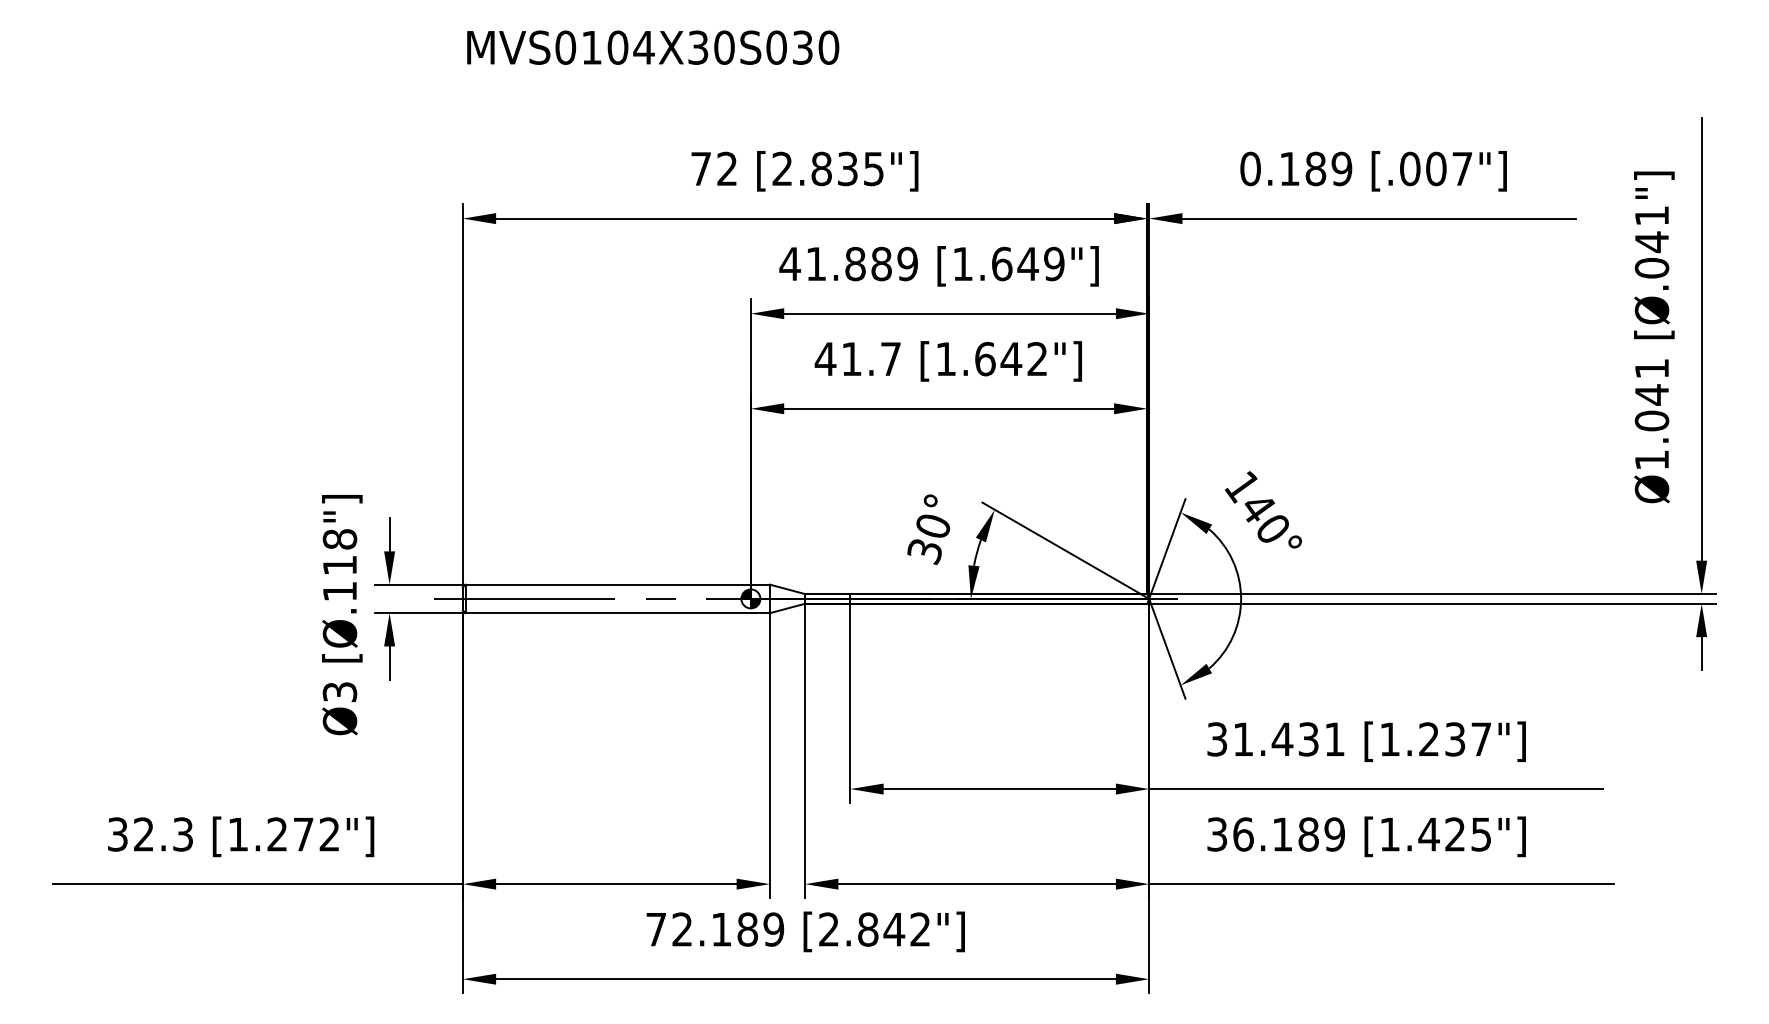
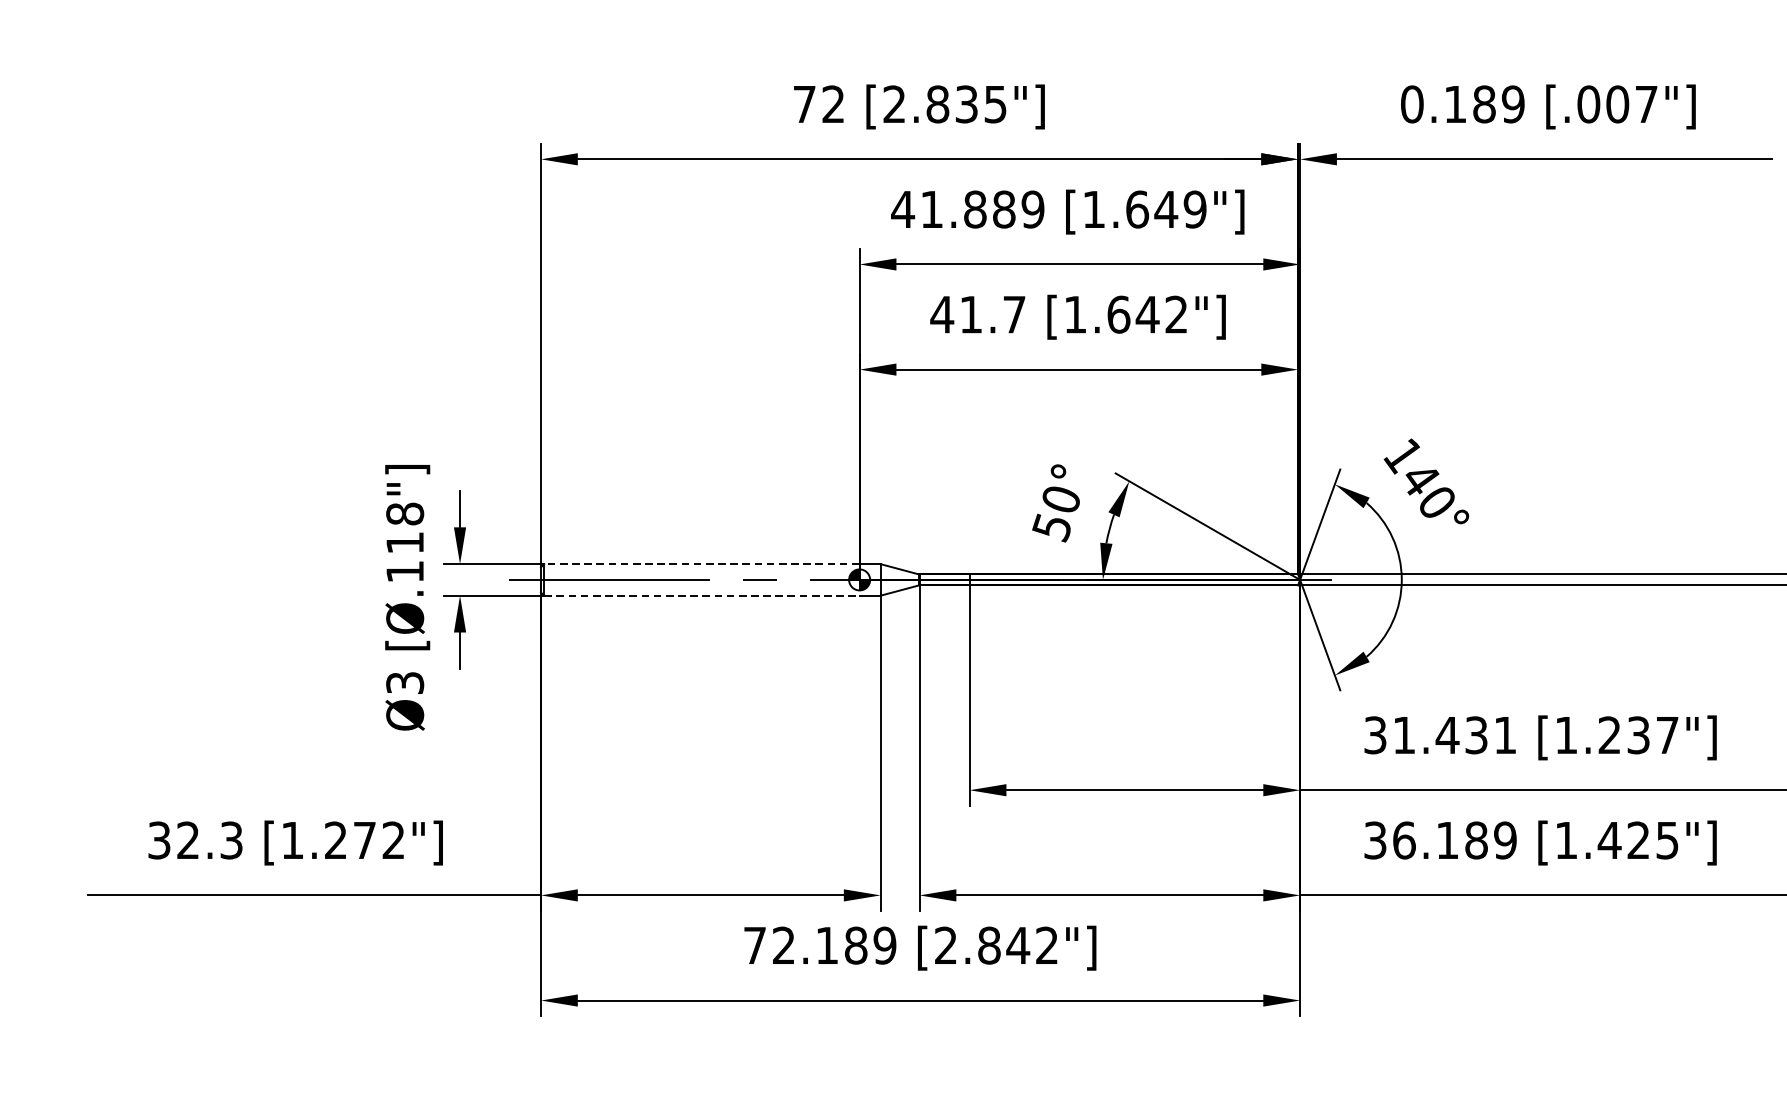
text: (924, 551) -> (1051, 527), 30° -> 50°
line: (608, 584) -> (702, 563), solid -> dashed
line: (608, 613) -> (702, 596), solid -> dashed

